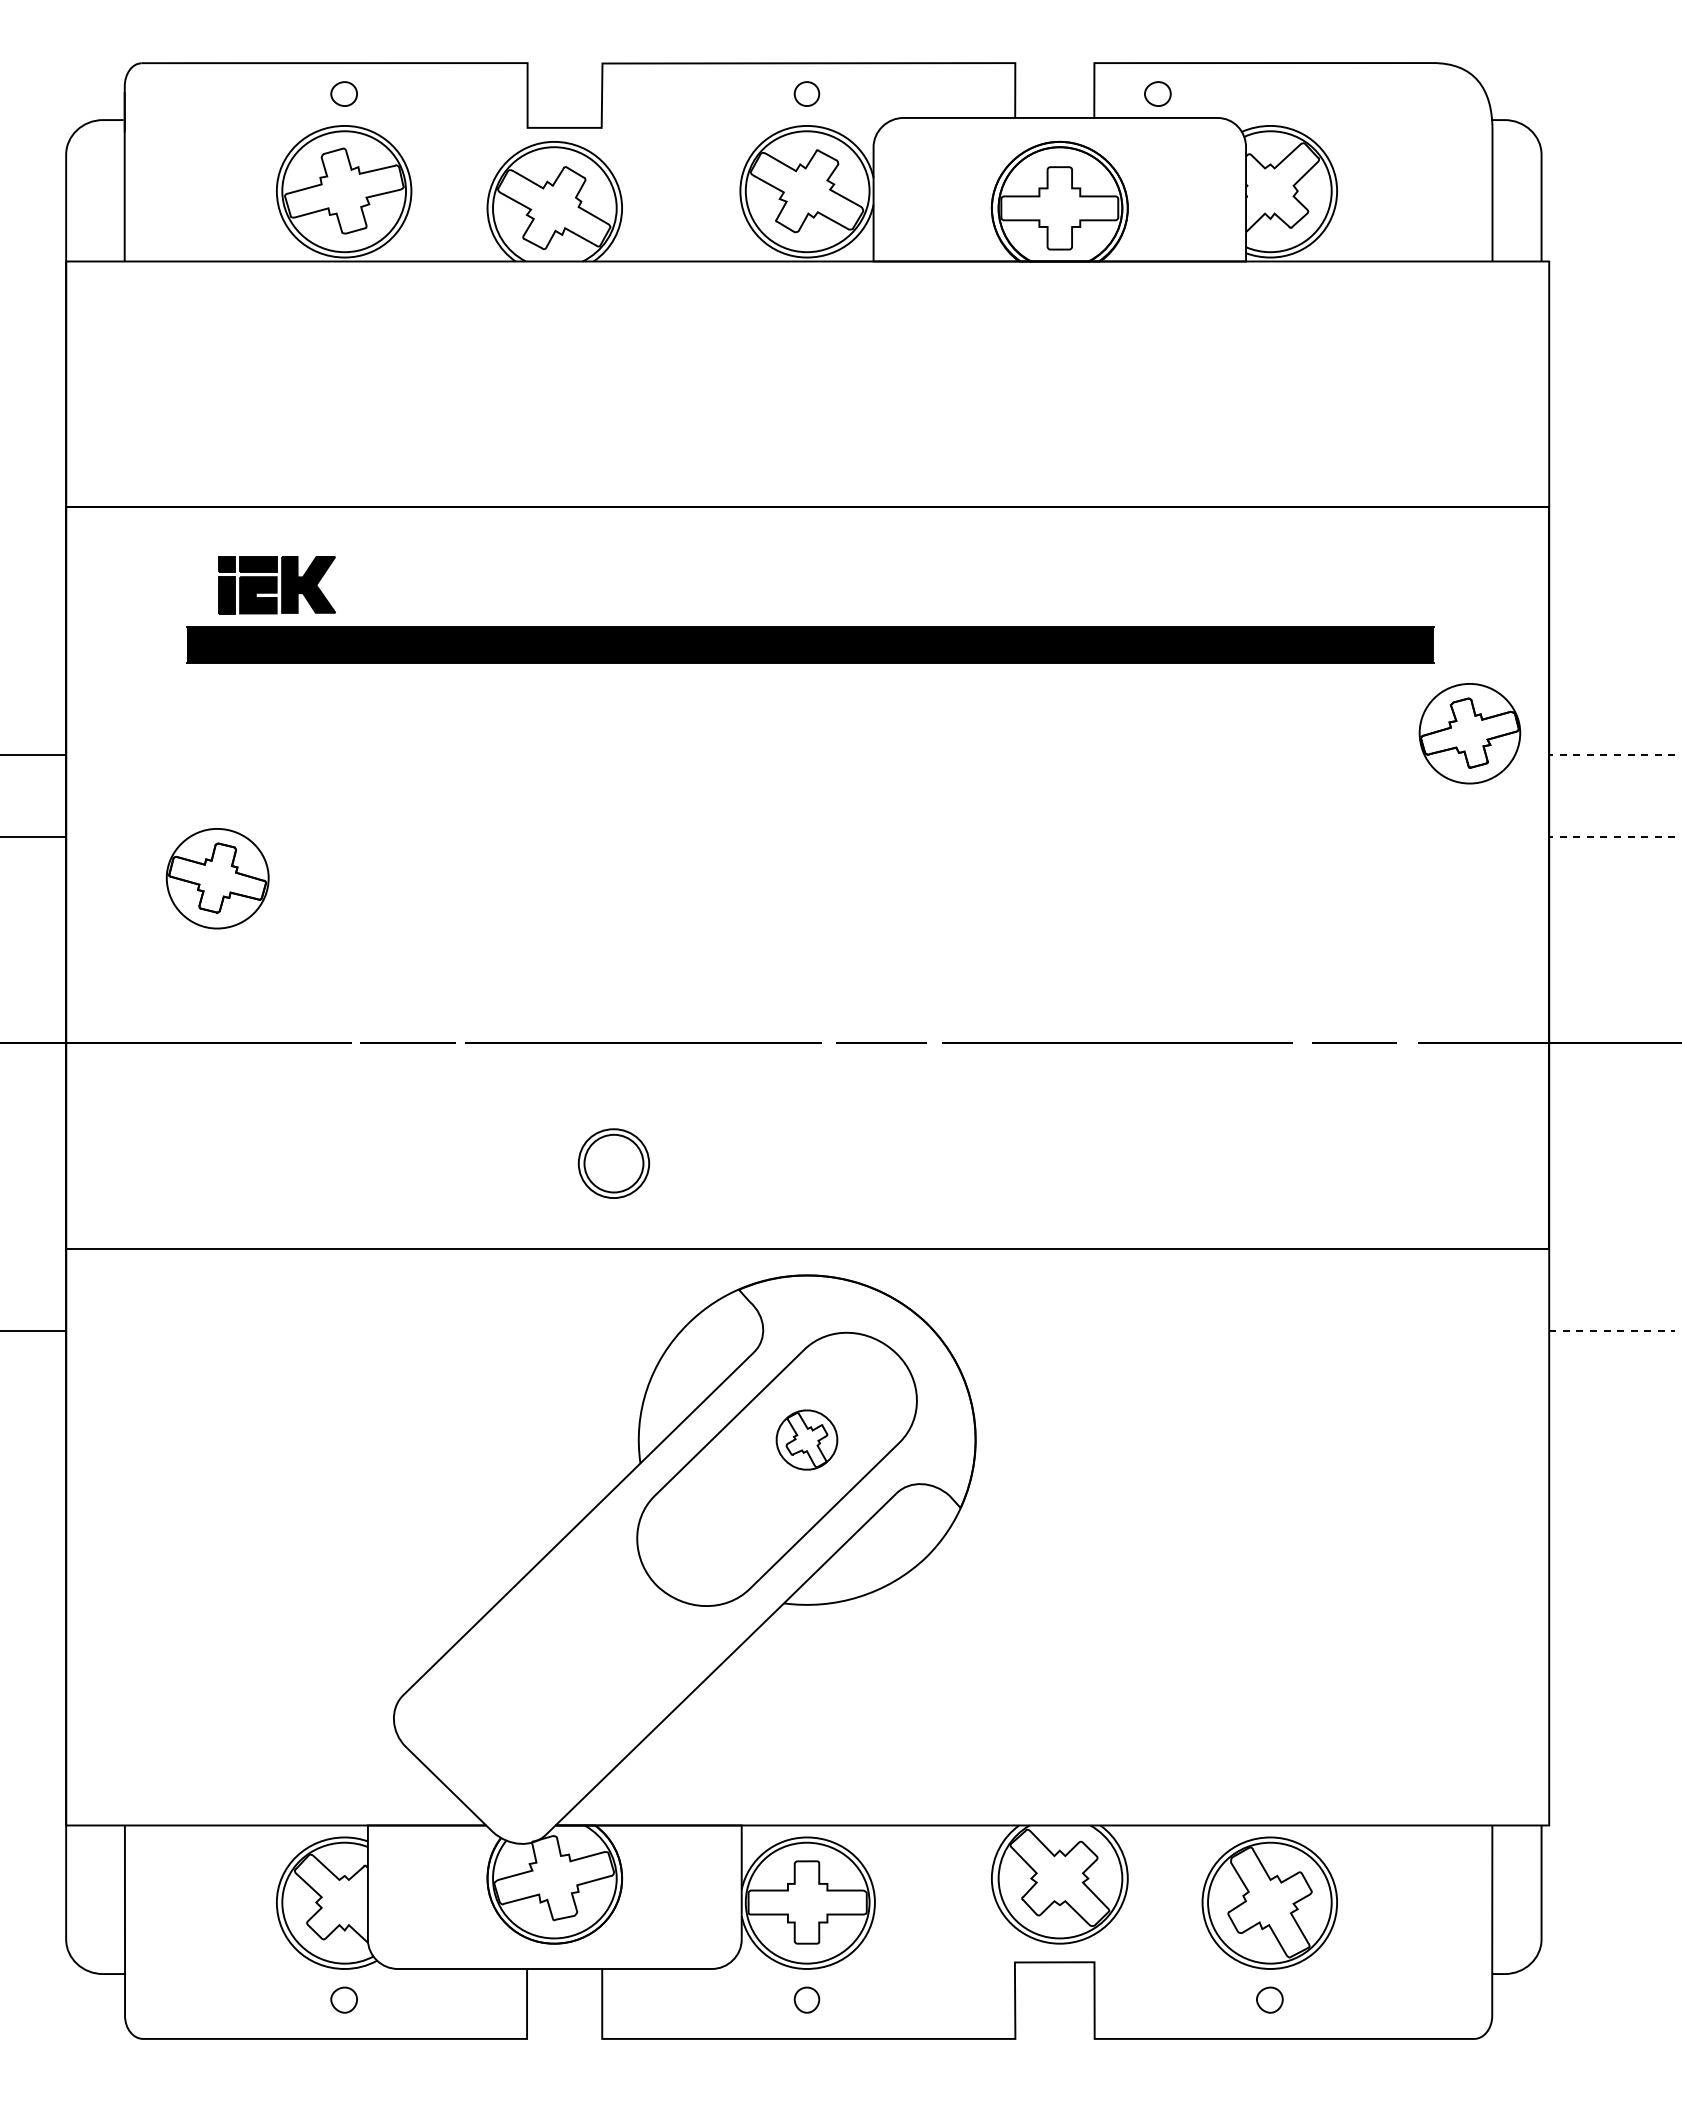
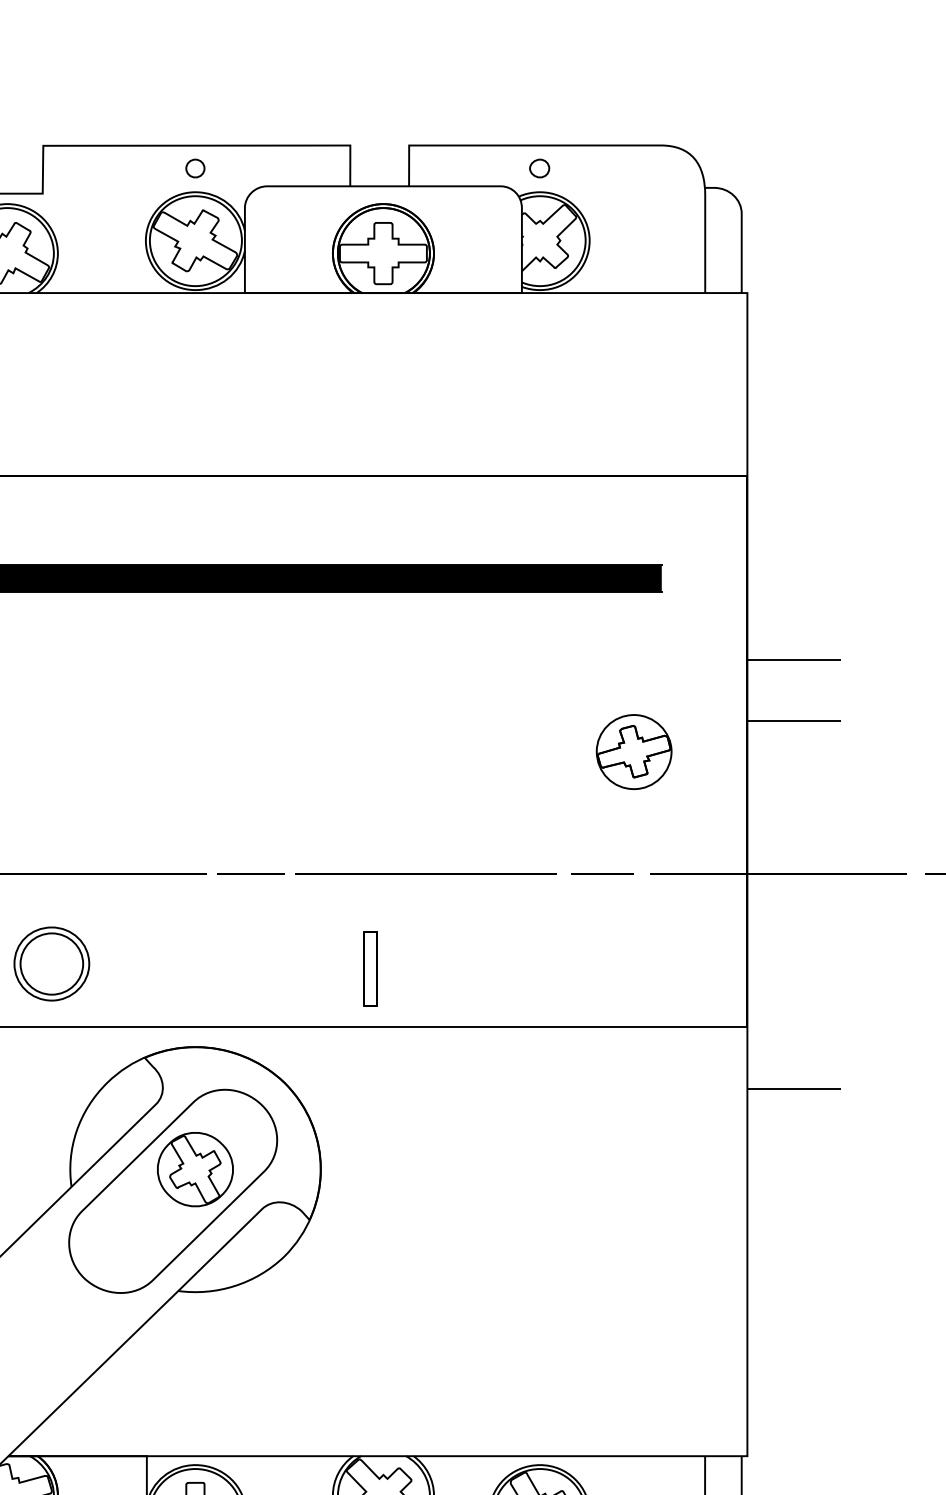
part: (1157, 93) -> (539, 168), moved
part: (1469, 733) -> (633, 751), moved
line: (1611, 754) -> (793, 659), dashed -> solid
line: (1611, 837) -> (793, 721), dashed -> solid
part: (613, 1163) -> (51, 963), size x1.43
part: (1042, 1170) -> (370, 969), added
line: (1612, 1331) -> (794, 1088), dashed -> solid
part: (806, 1439) -> (195, 1169), size x1.67

